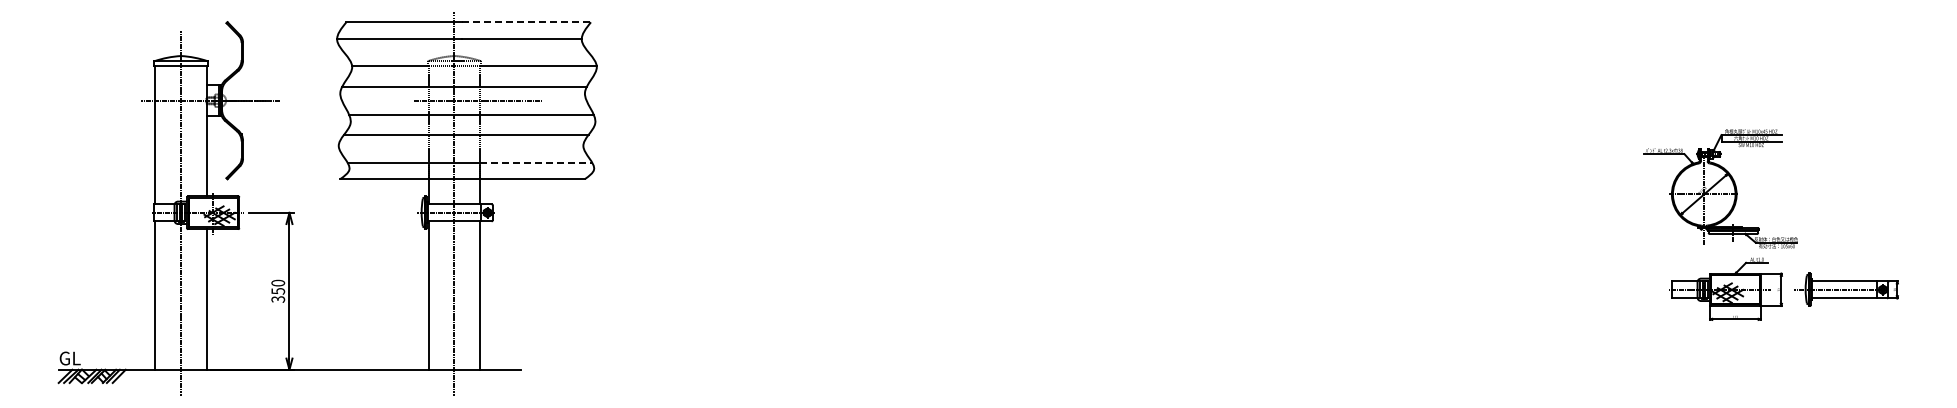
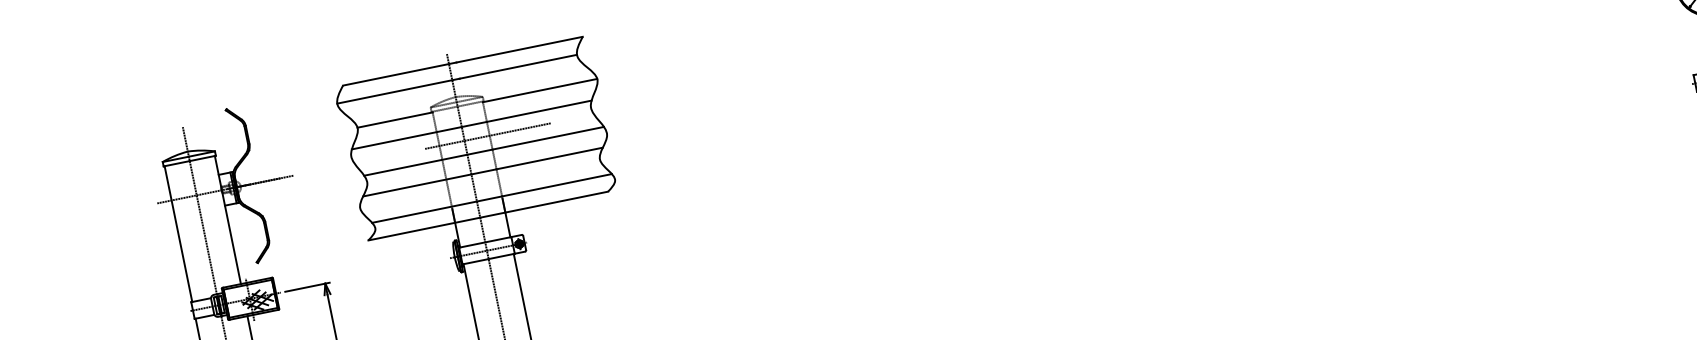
line: (527, 22) -> (520, 49), dashed -> solid
line: (536, 162) -> (557, 185), dashed -> solid

